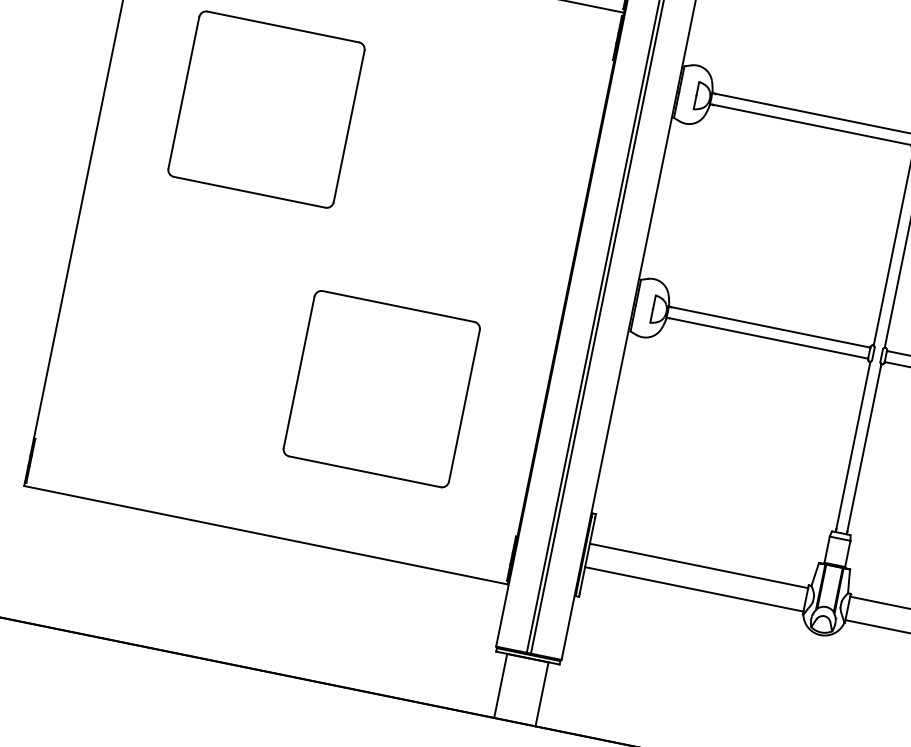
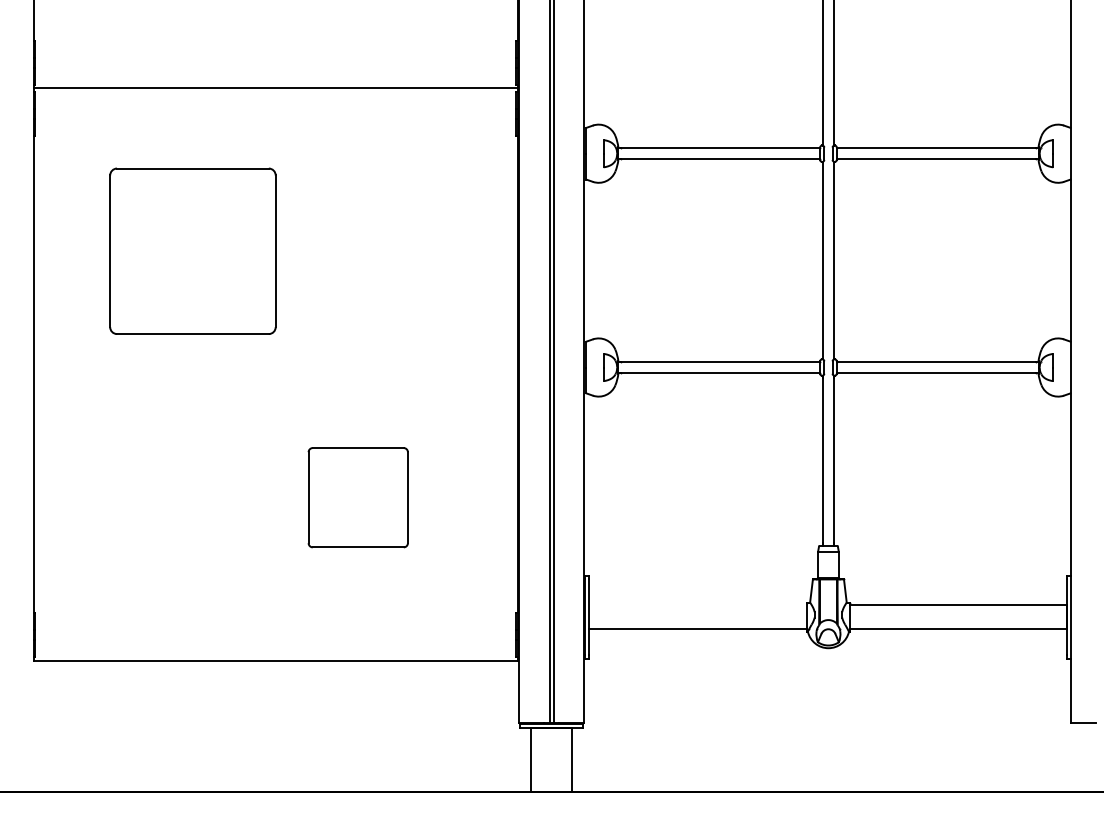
part: (380, 388) -> (357, 497), size x0.6
line: (698, 565) -> (697, 605), removed

